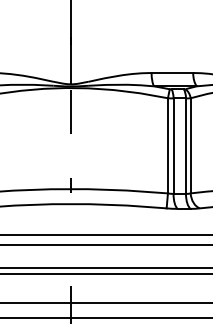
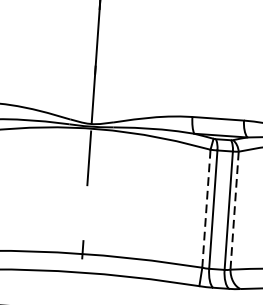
line: (167, 145) -> (205, 208), solid -> dashed
line: (190, 145) -> (234, 210), solid -> dashed

